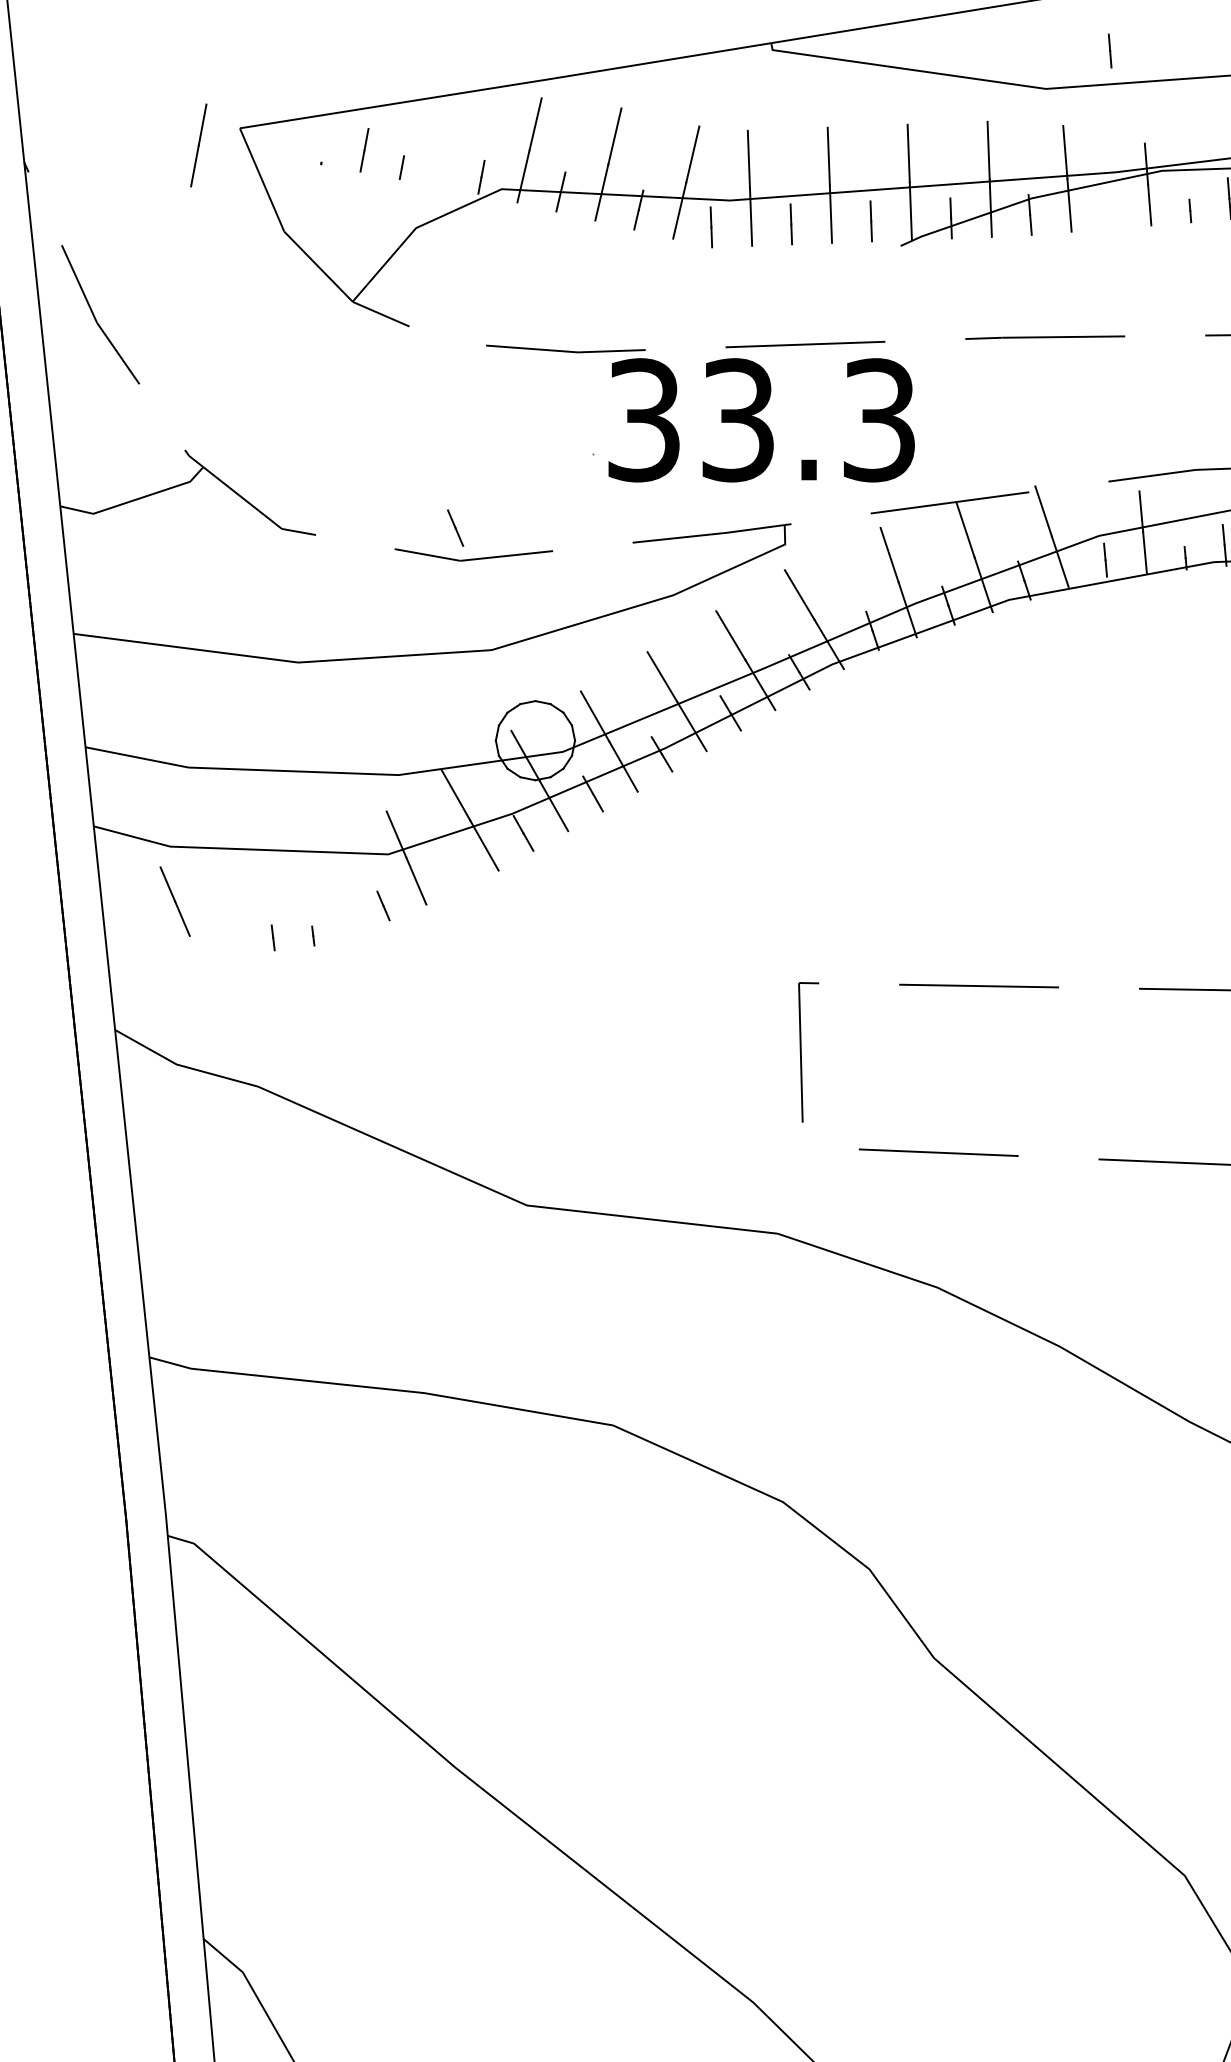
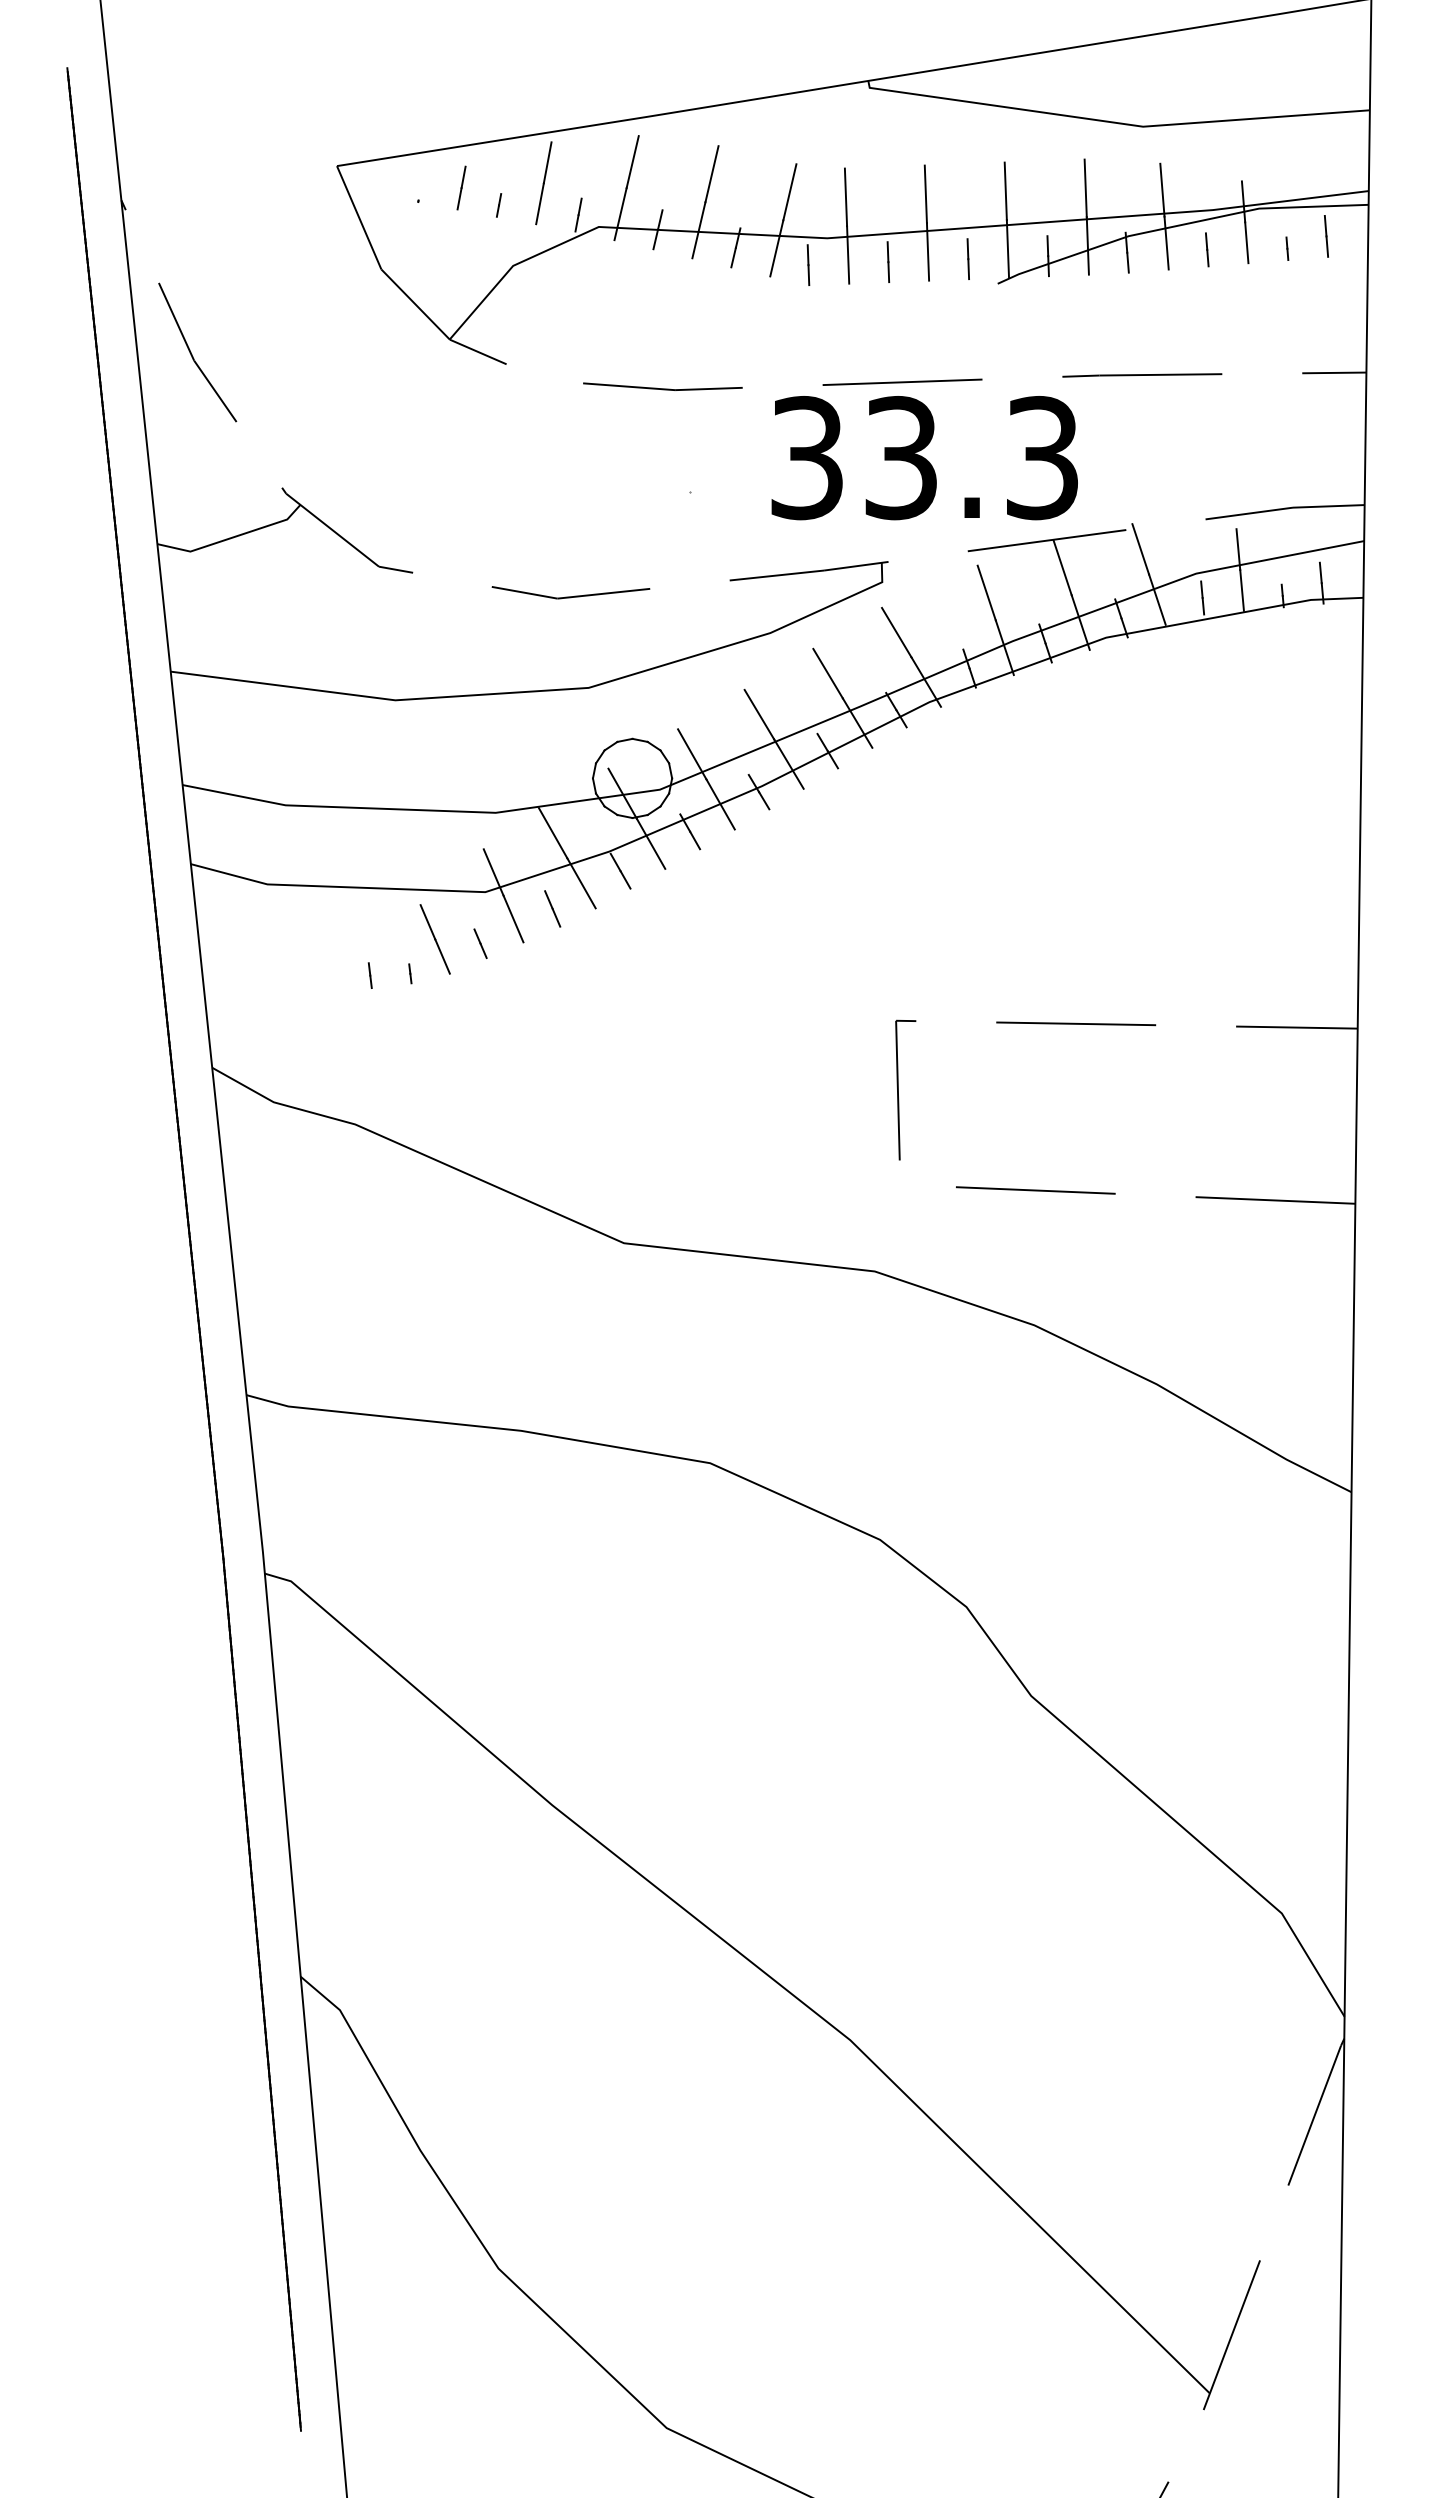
line: (1110, 50) -> (1207, 249), moved
line: (198, 145) -> (543, 183), moved
text: (761, 420) -> (924, 458), moved
line: (455, 527) -> (552, 908), moved
line: (174, 901) -> (434, 939), moved

